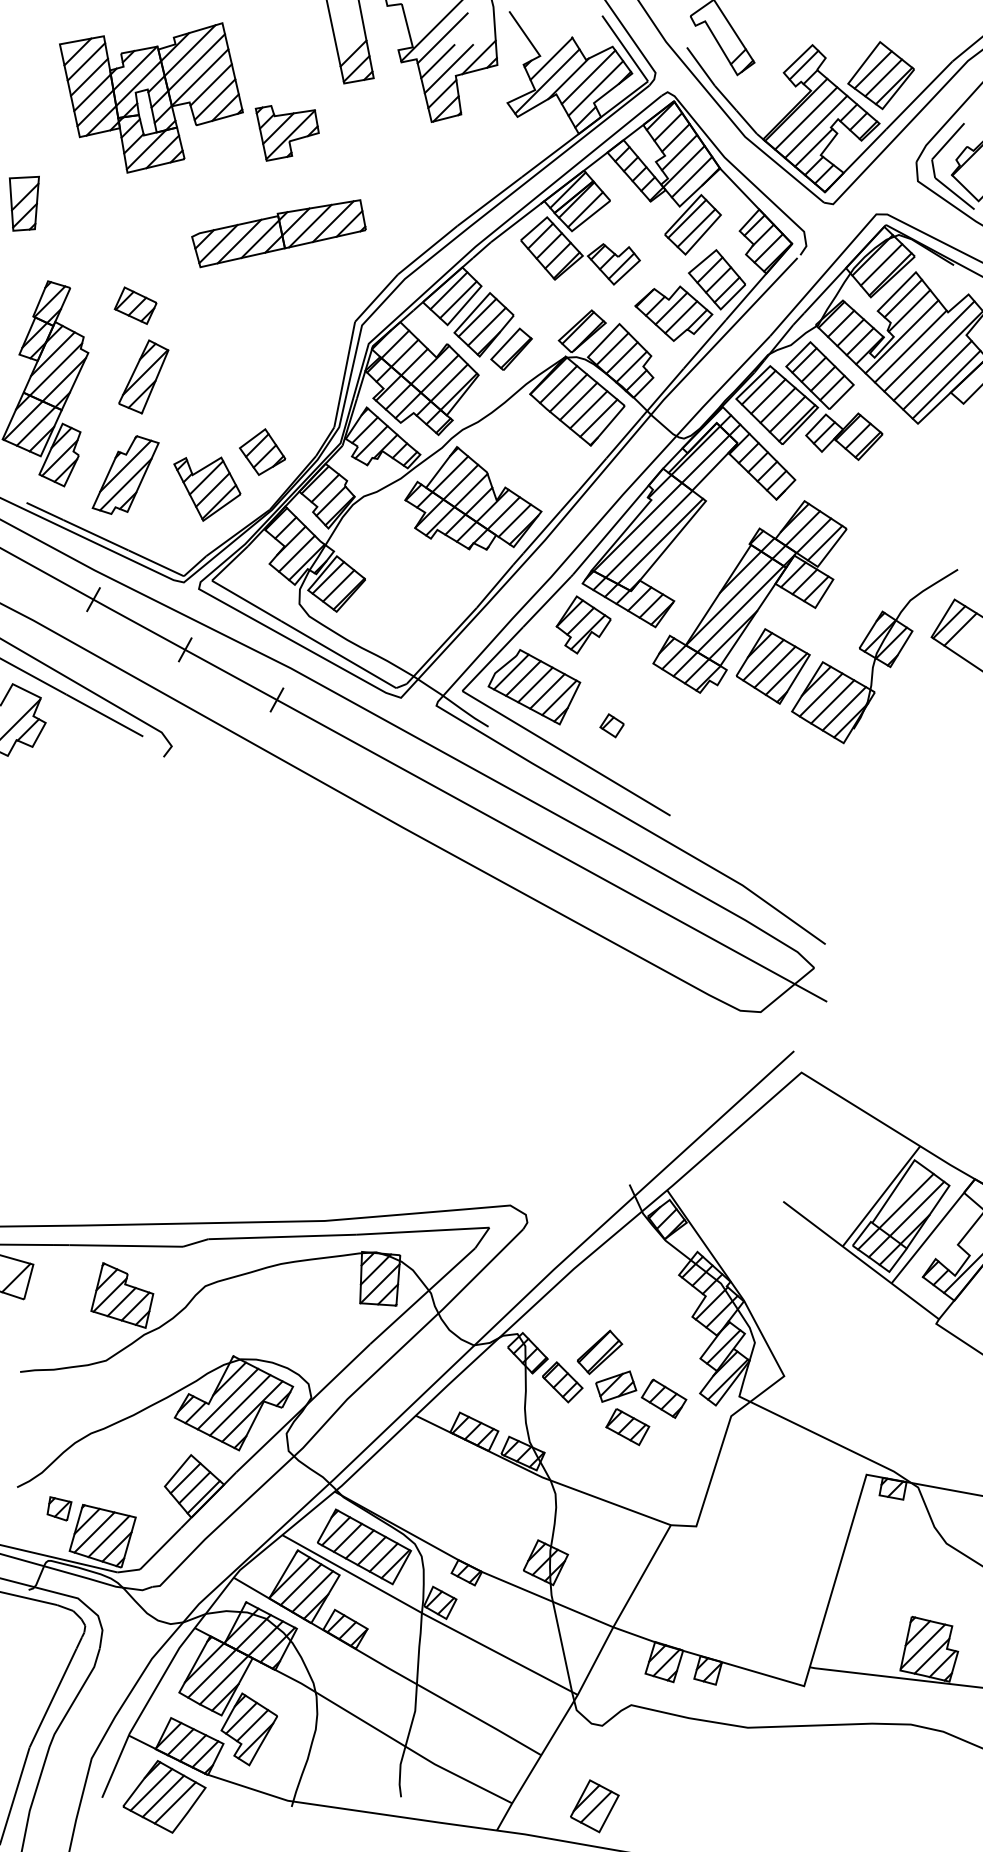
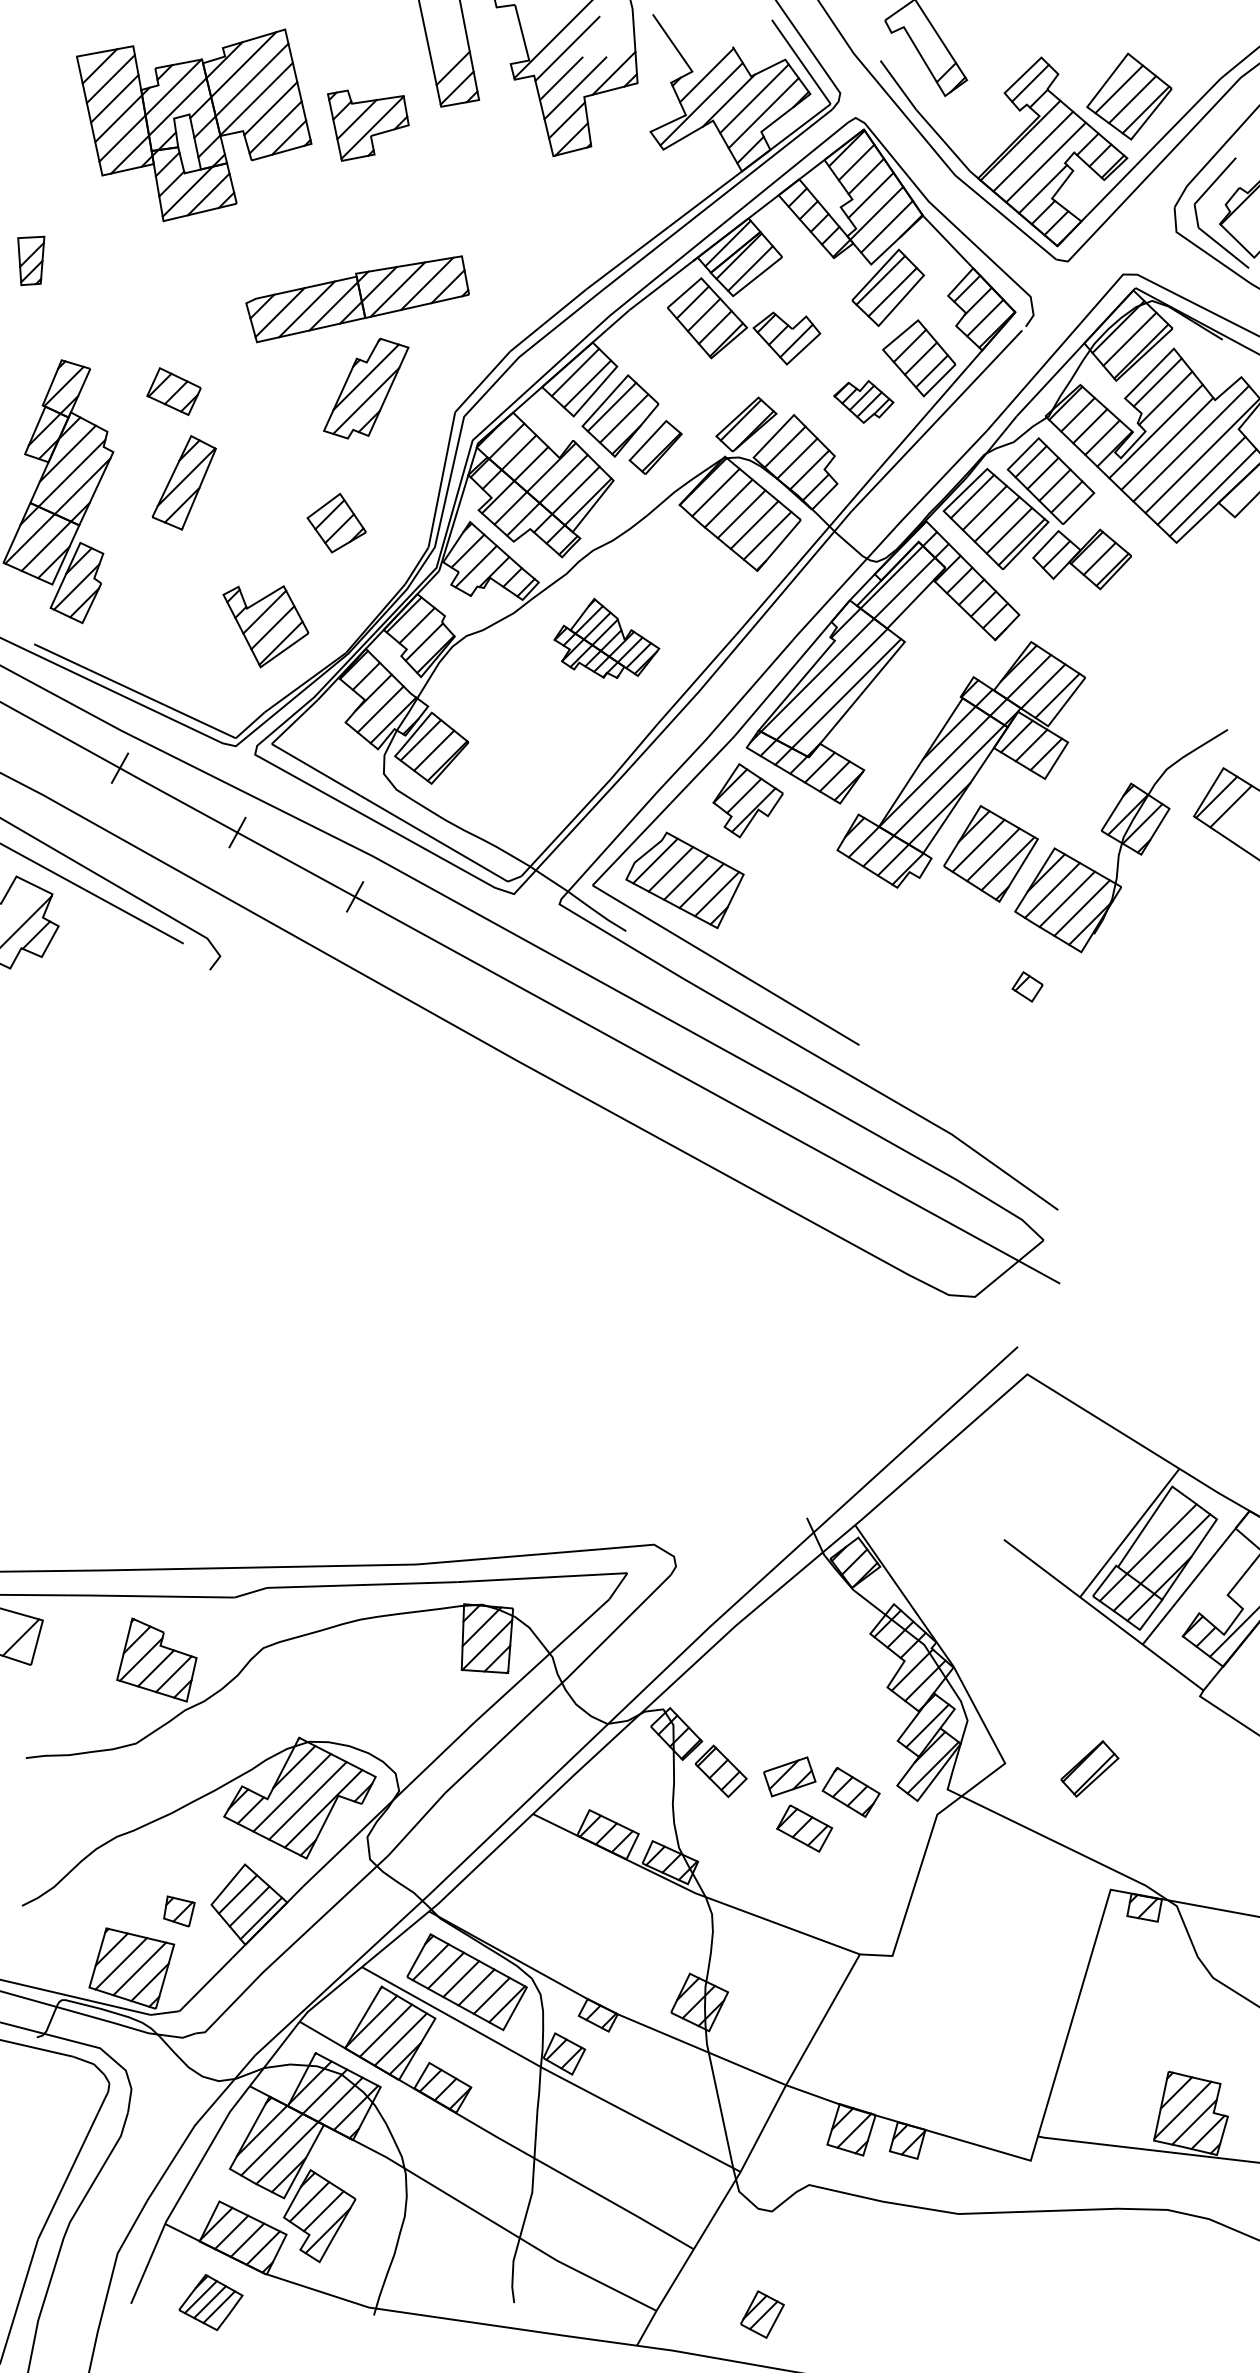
part: (287, 133) -> (368, 125), moved
part: (23, 203) -> (30, 260), size x0.7
part: (673, 313) -> (863, 401), size x0.6
part: (262, 451) -> (336, 522), moved
part: (125, 474) -> (366, 388), moved
part: (473, 498) -> (606, 638), size x0.6
part: (612, 725) -> (1027, 986), moved
part: (599, 1352) -> (1089, 1768), moved
part: (59, 1508) -> (179, 1911), moved
part: (164, 1796) -> (210, 2302), size x0.6
part: (594, 1806) -> (762, 2314), size x0.7

